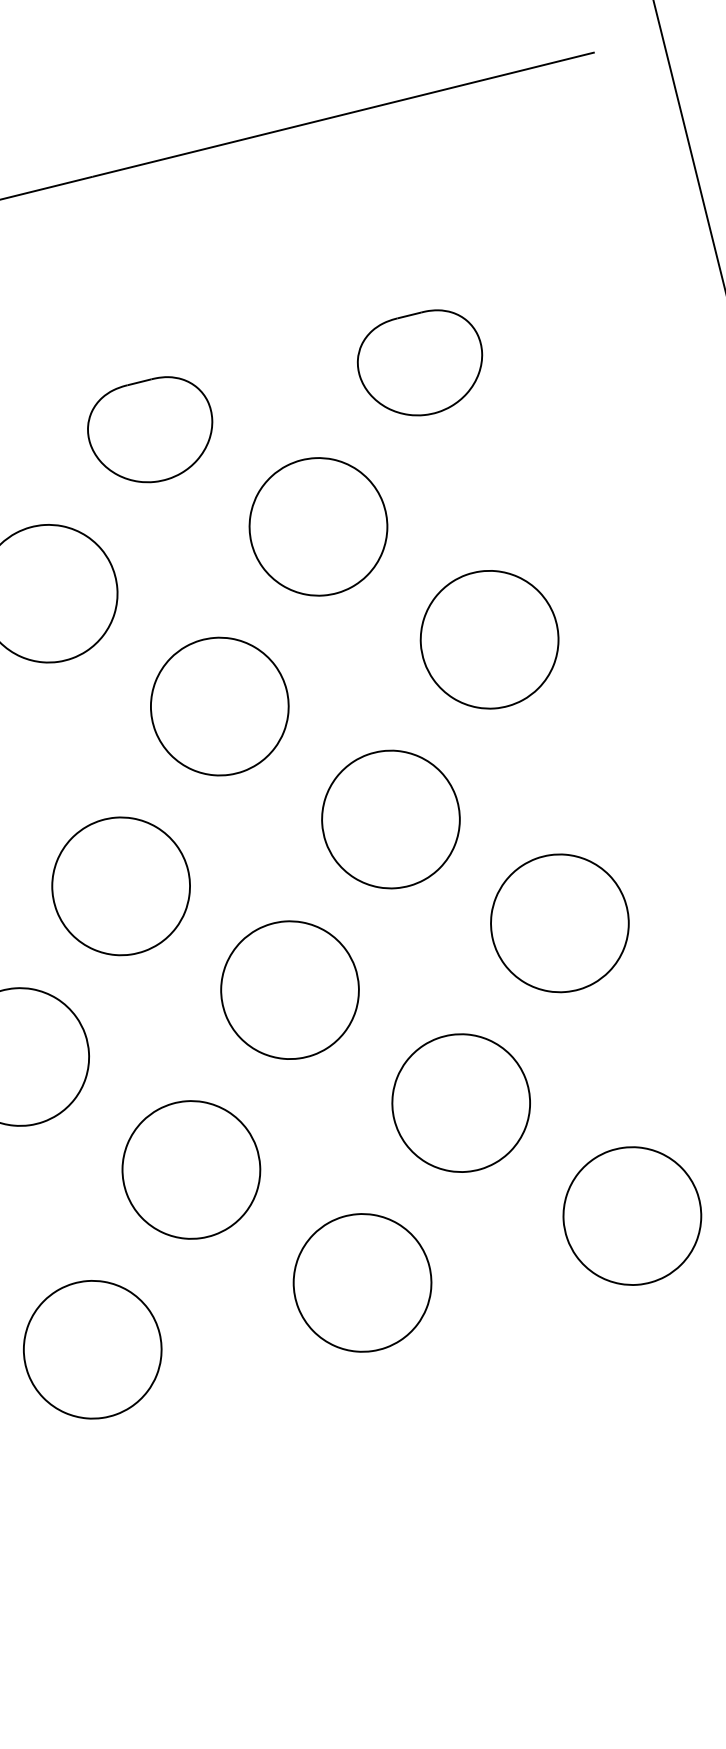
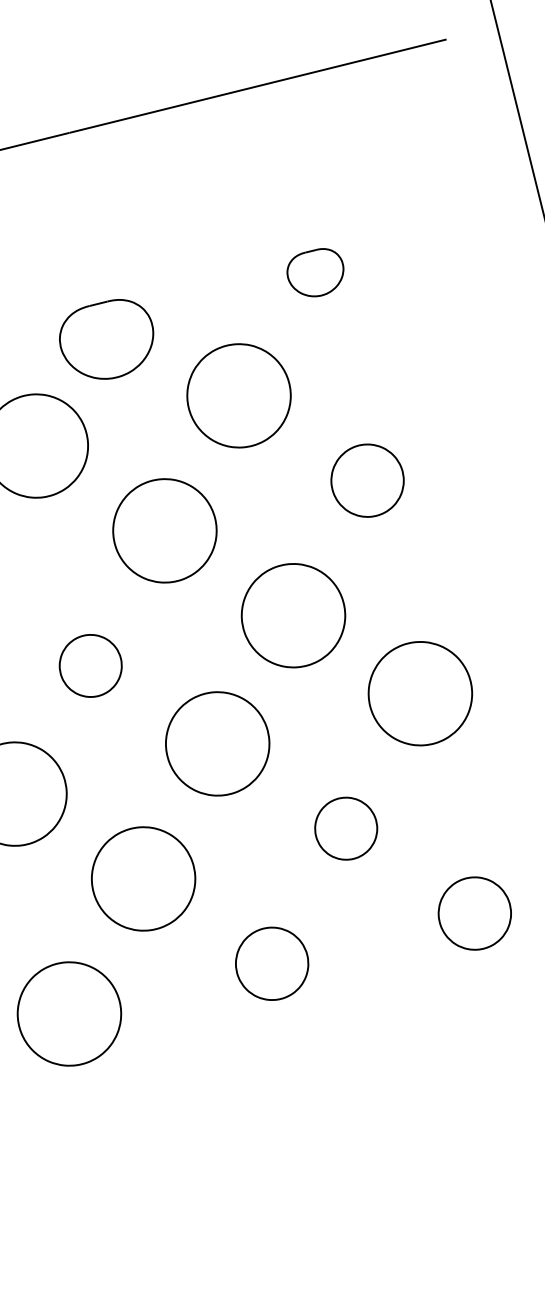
part: (420, 362) -> (315, 272), size x0.6
part: (150, 429) -> (106, 339), moved
part: (489, 639) -> (367, 480), size x0.7
part: (120, 886) -> (90, 666), size x0.6
part: (460, 1102) -> (345, 828), size x0.6
part: (632, 1215) -> (474, 913), size x0.7
part: (362, 1282) -> (272, 963), size x0.7

